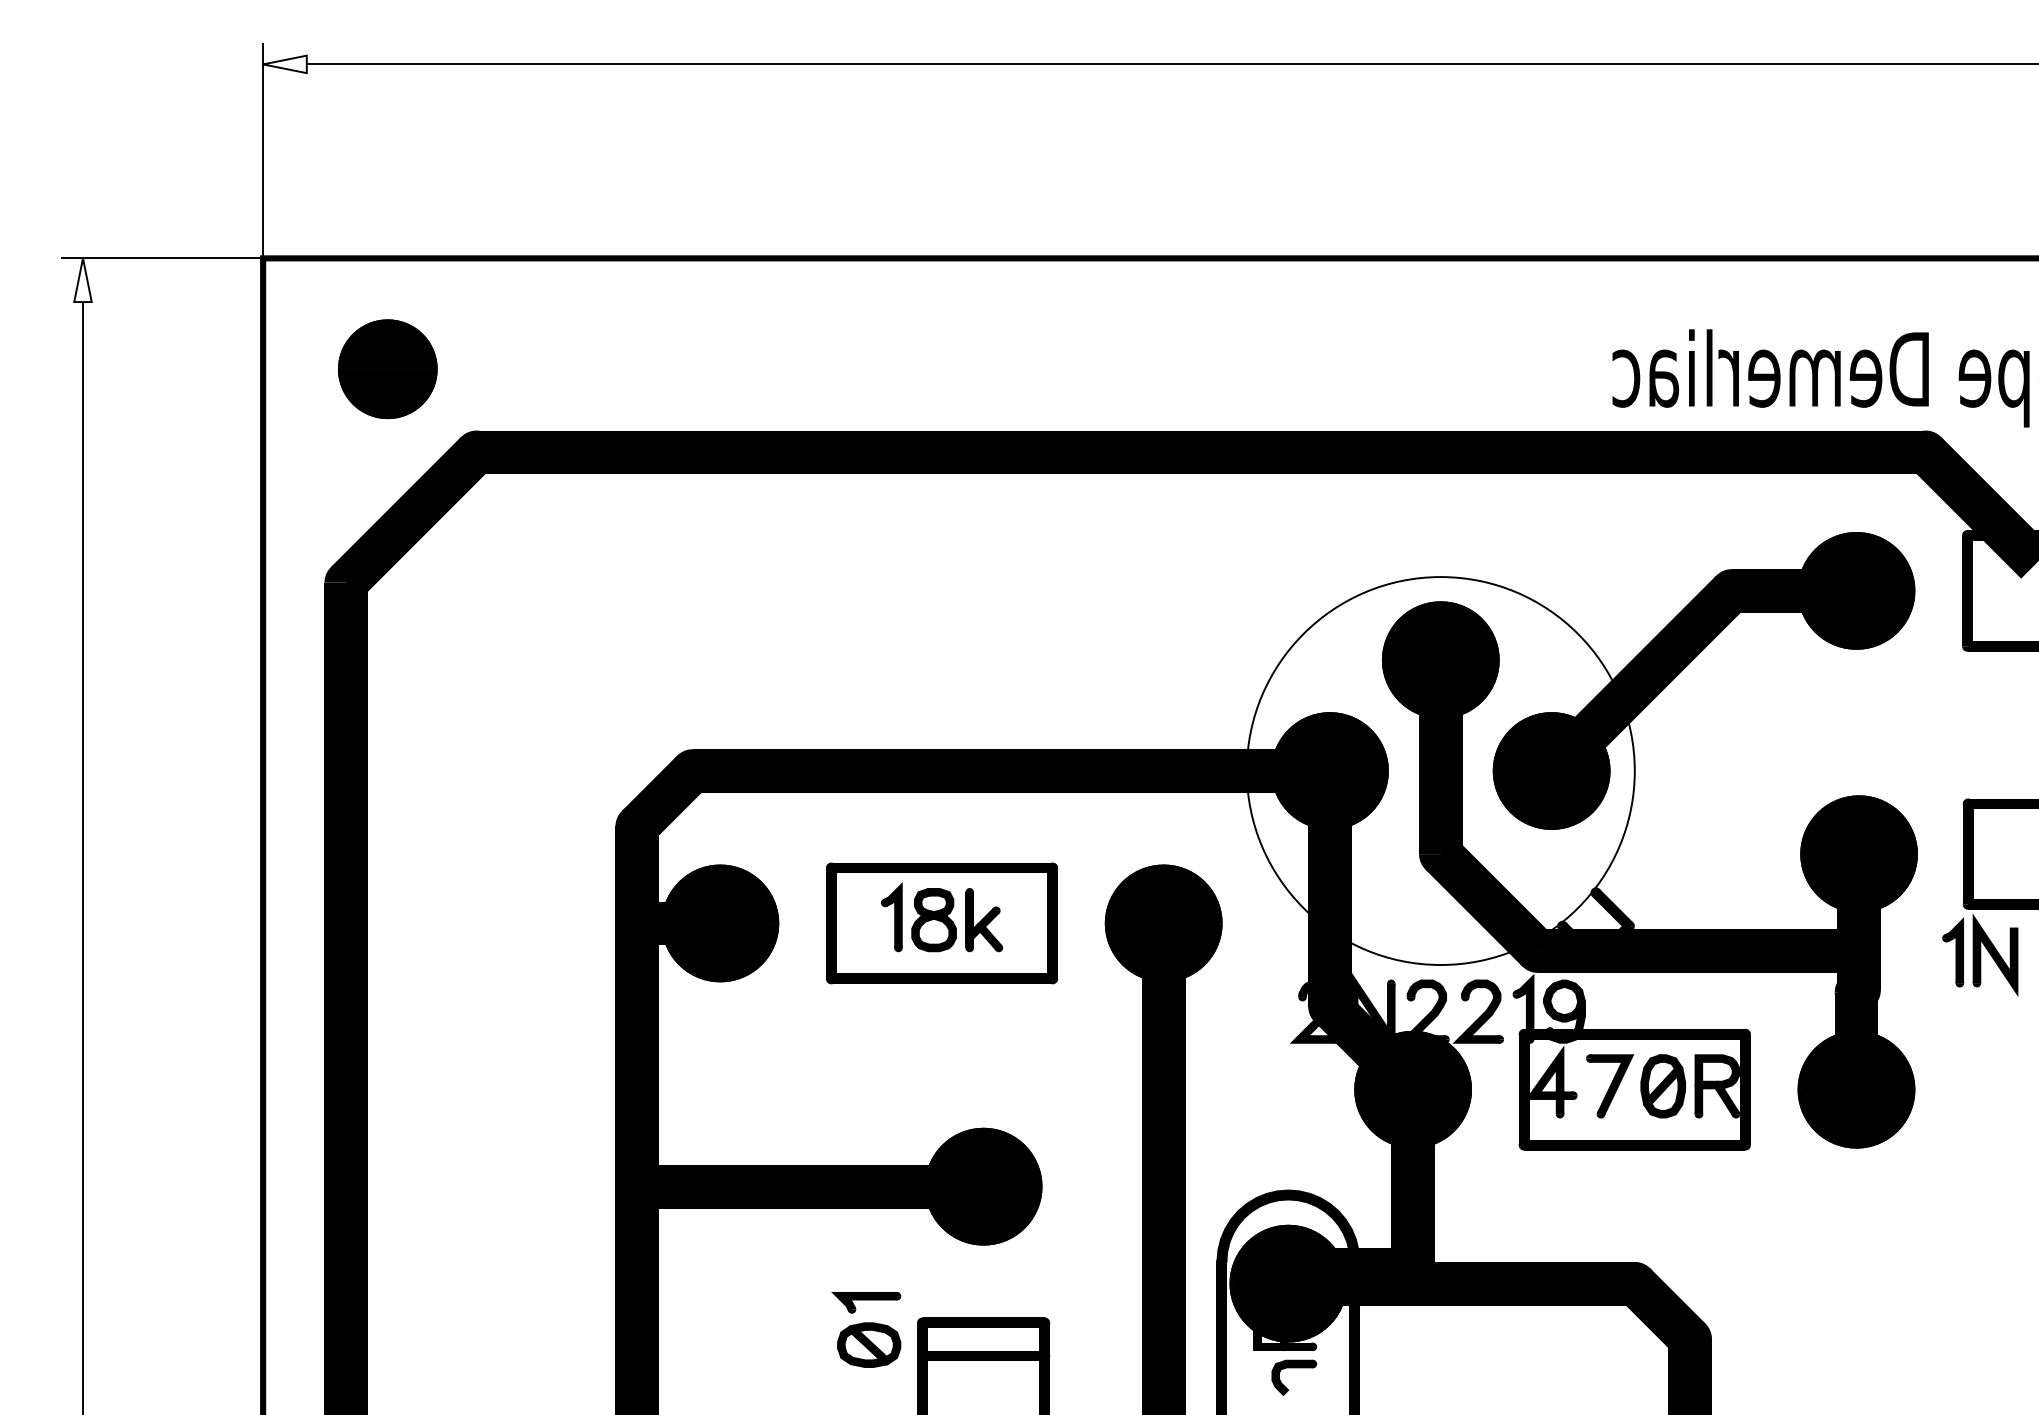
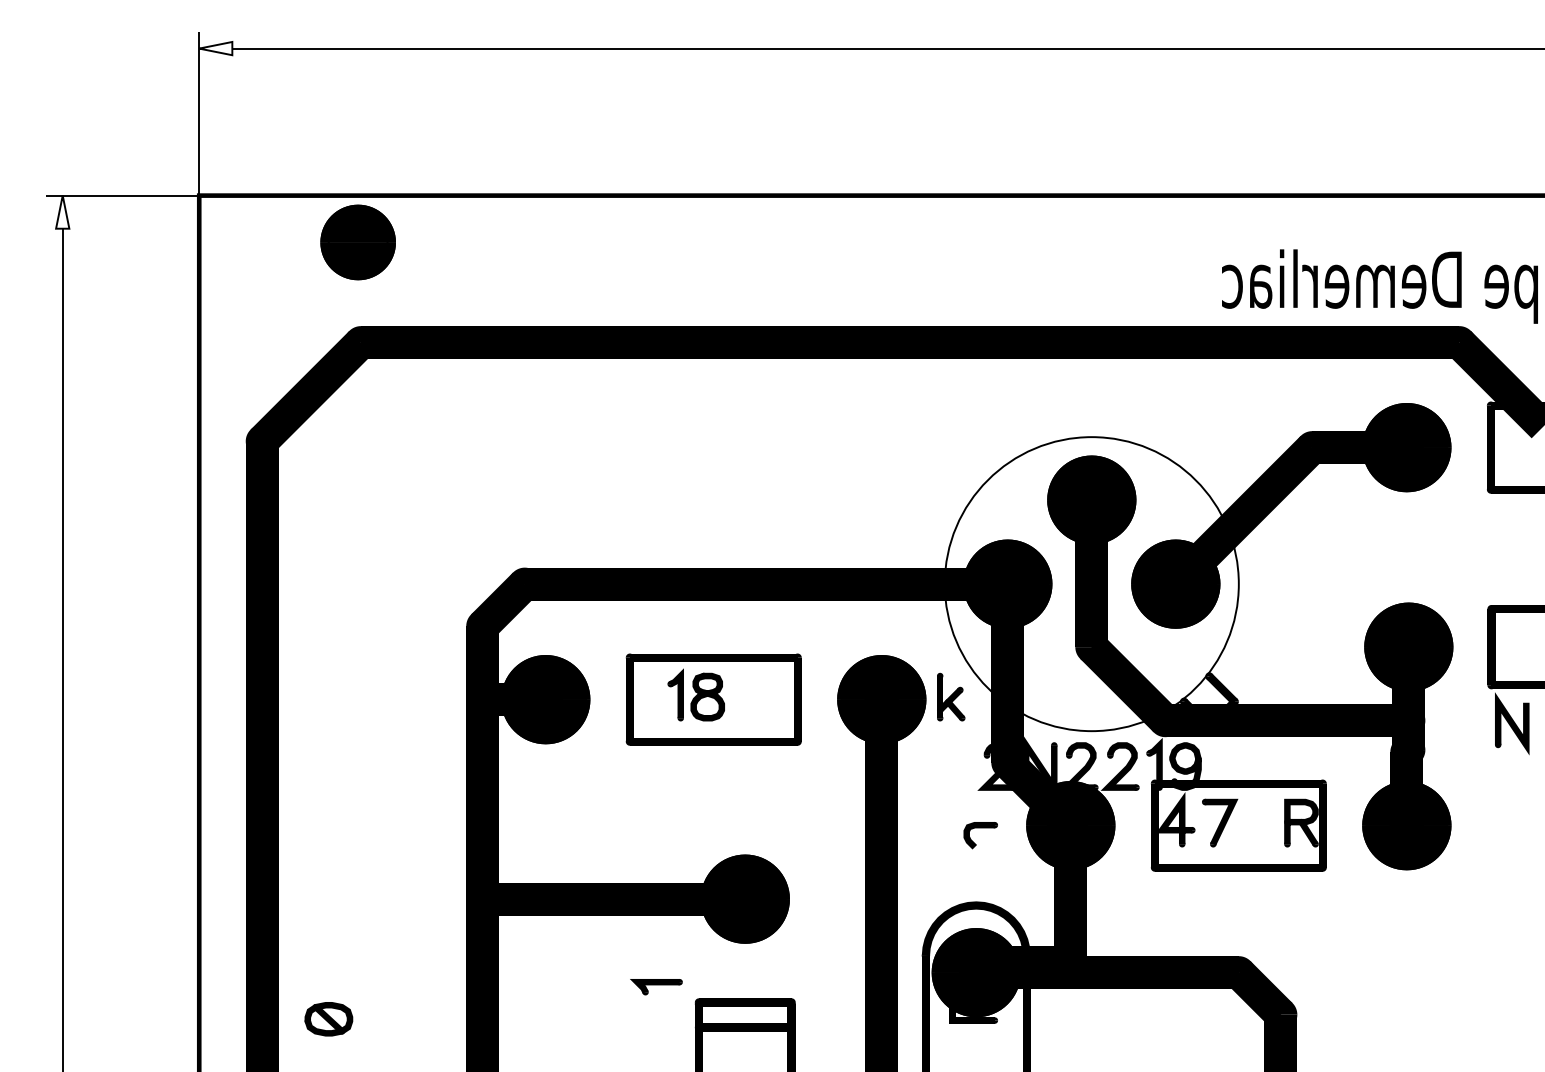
part: (387, 369) -> (357, 242), moved
part: (984, 920) -> (951, 697), moved
part: (1953, 952) -> (1480, 721), removed
part: (1662, 1086) -> (1259, 823), removed
part: (869, 1344) -> (329, 1018), moved
part: (1294, 1368) -> (980, 828), moved

